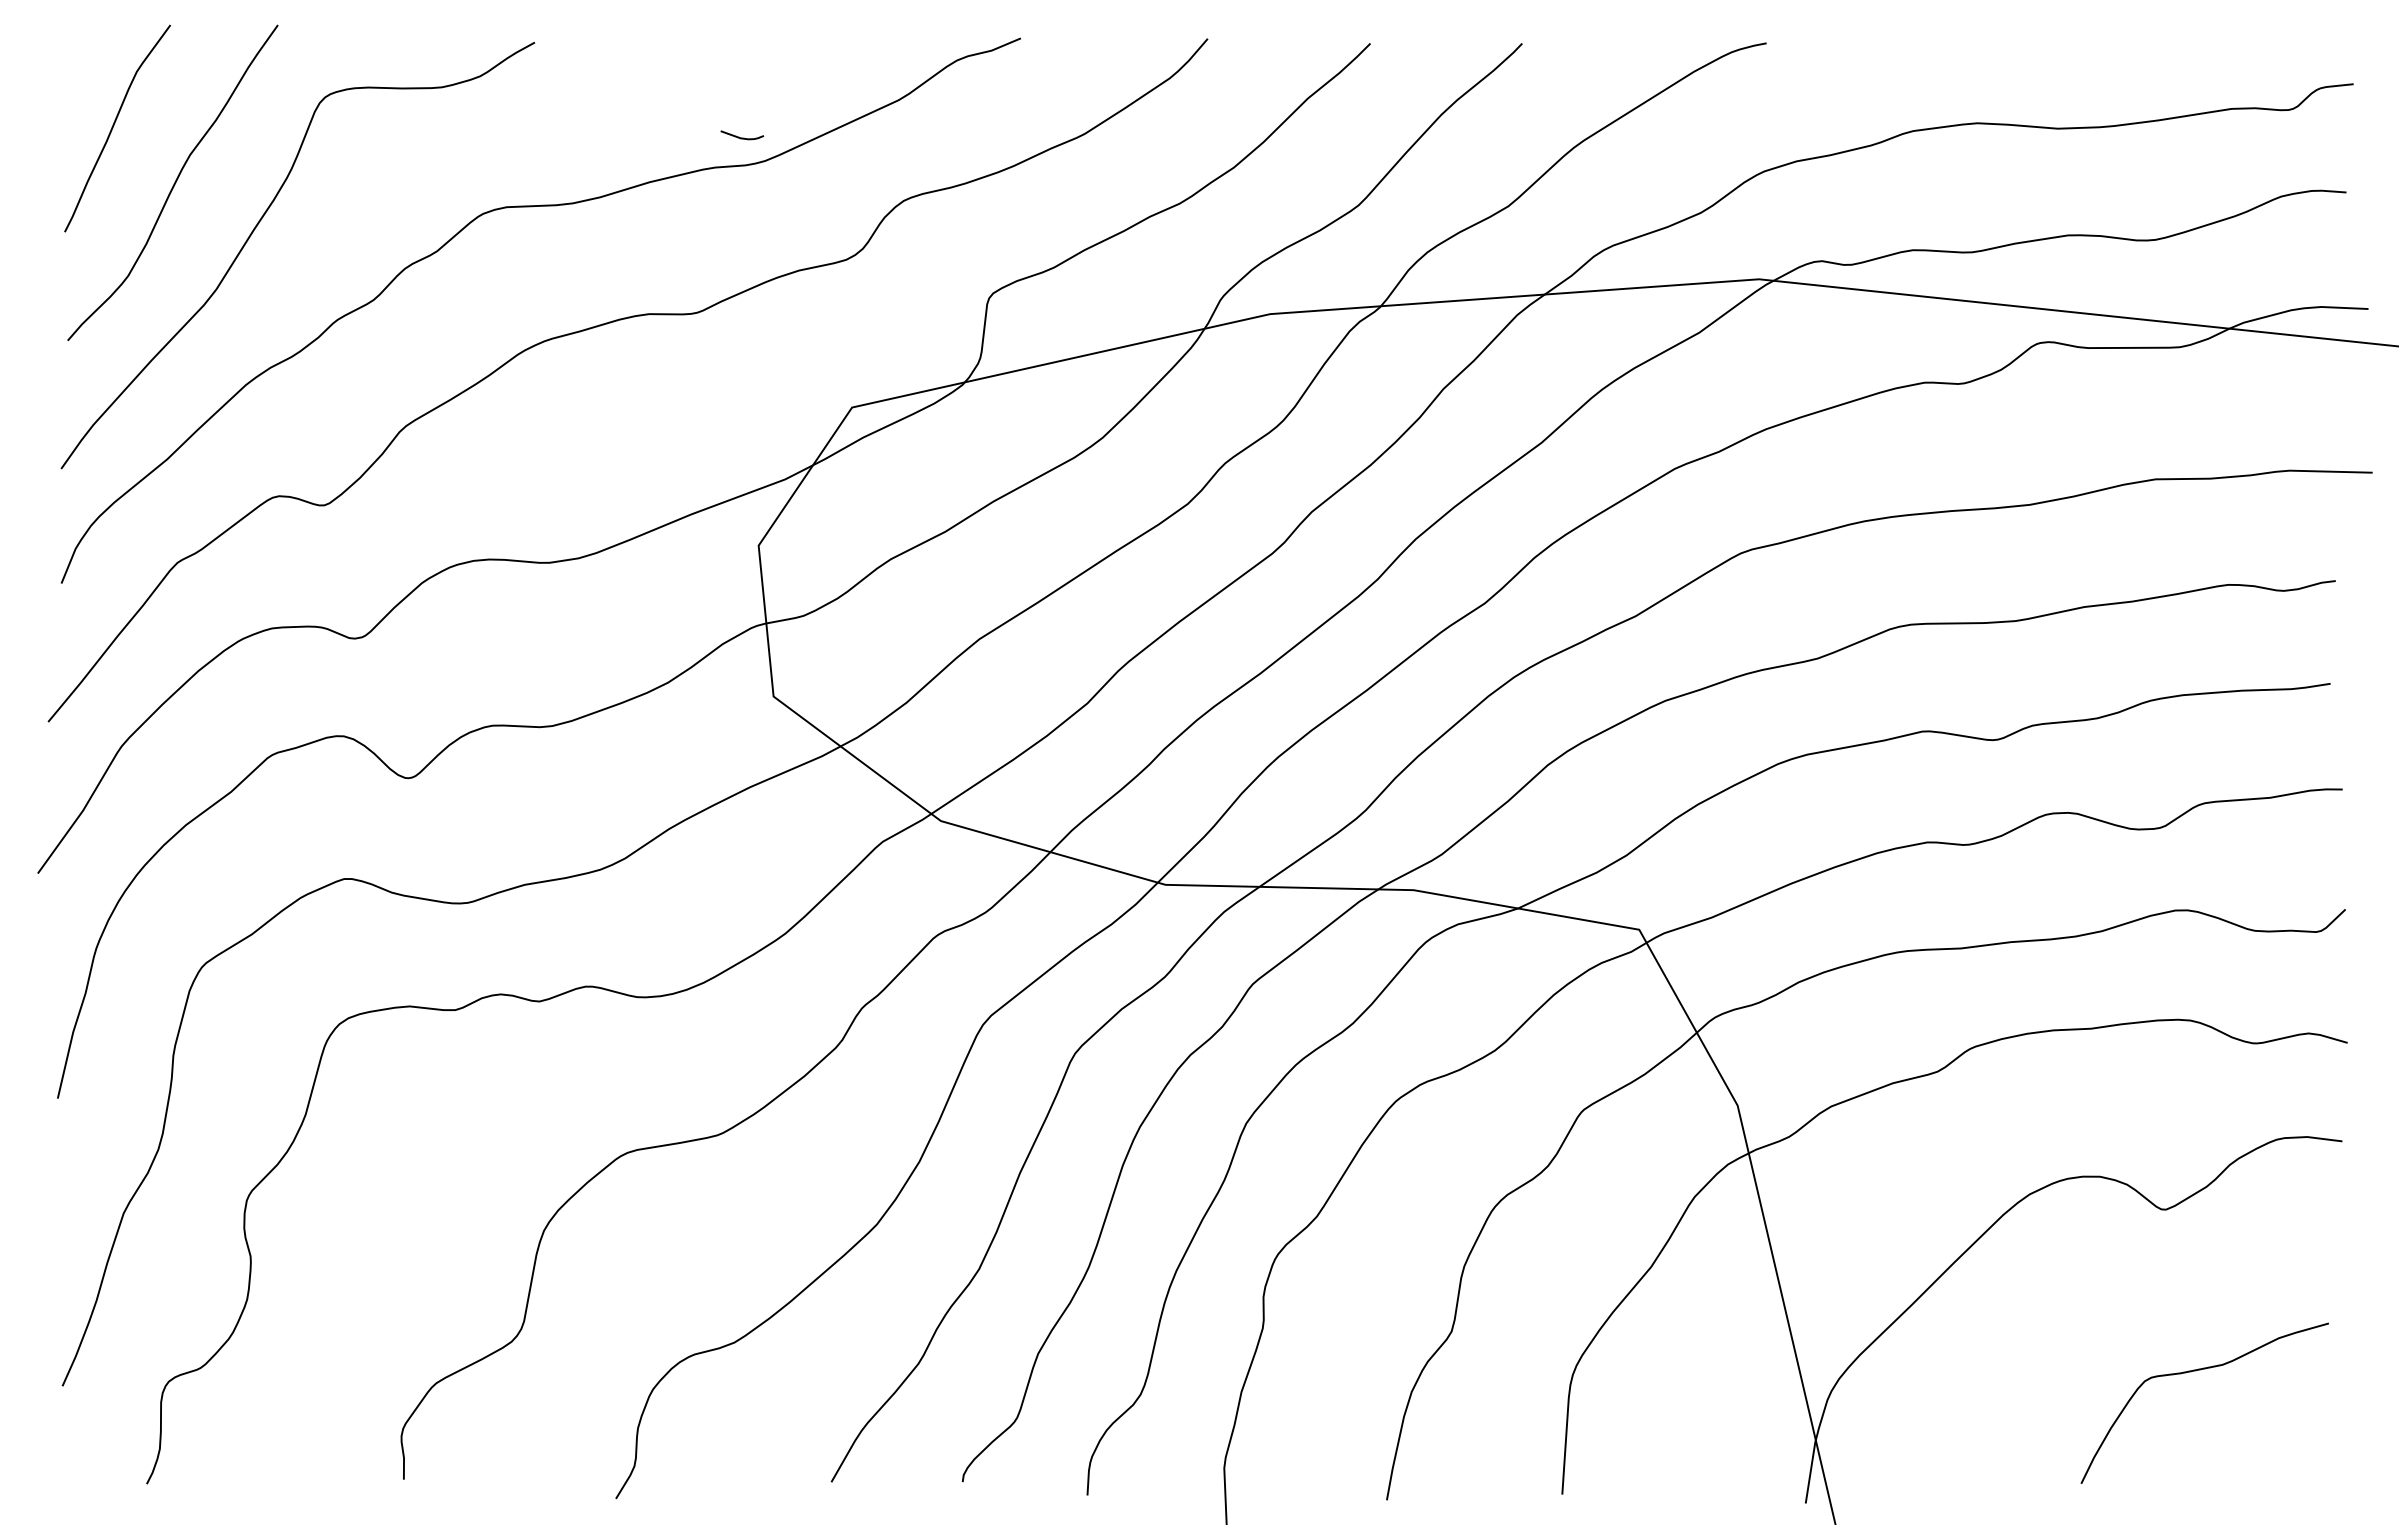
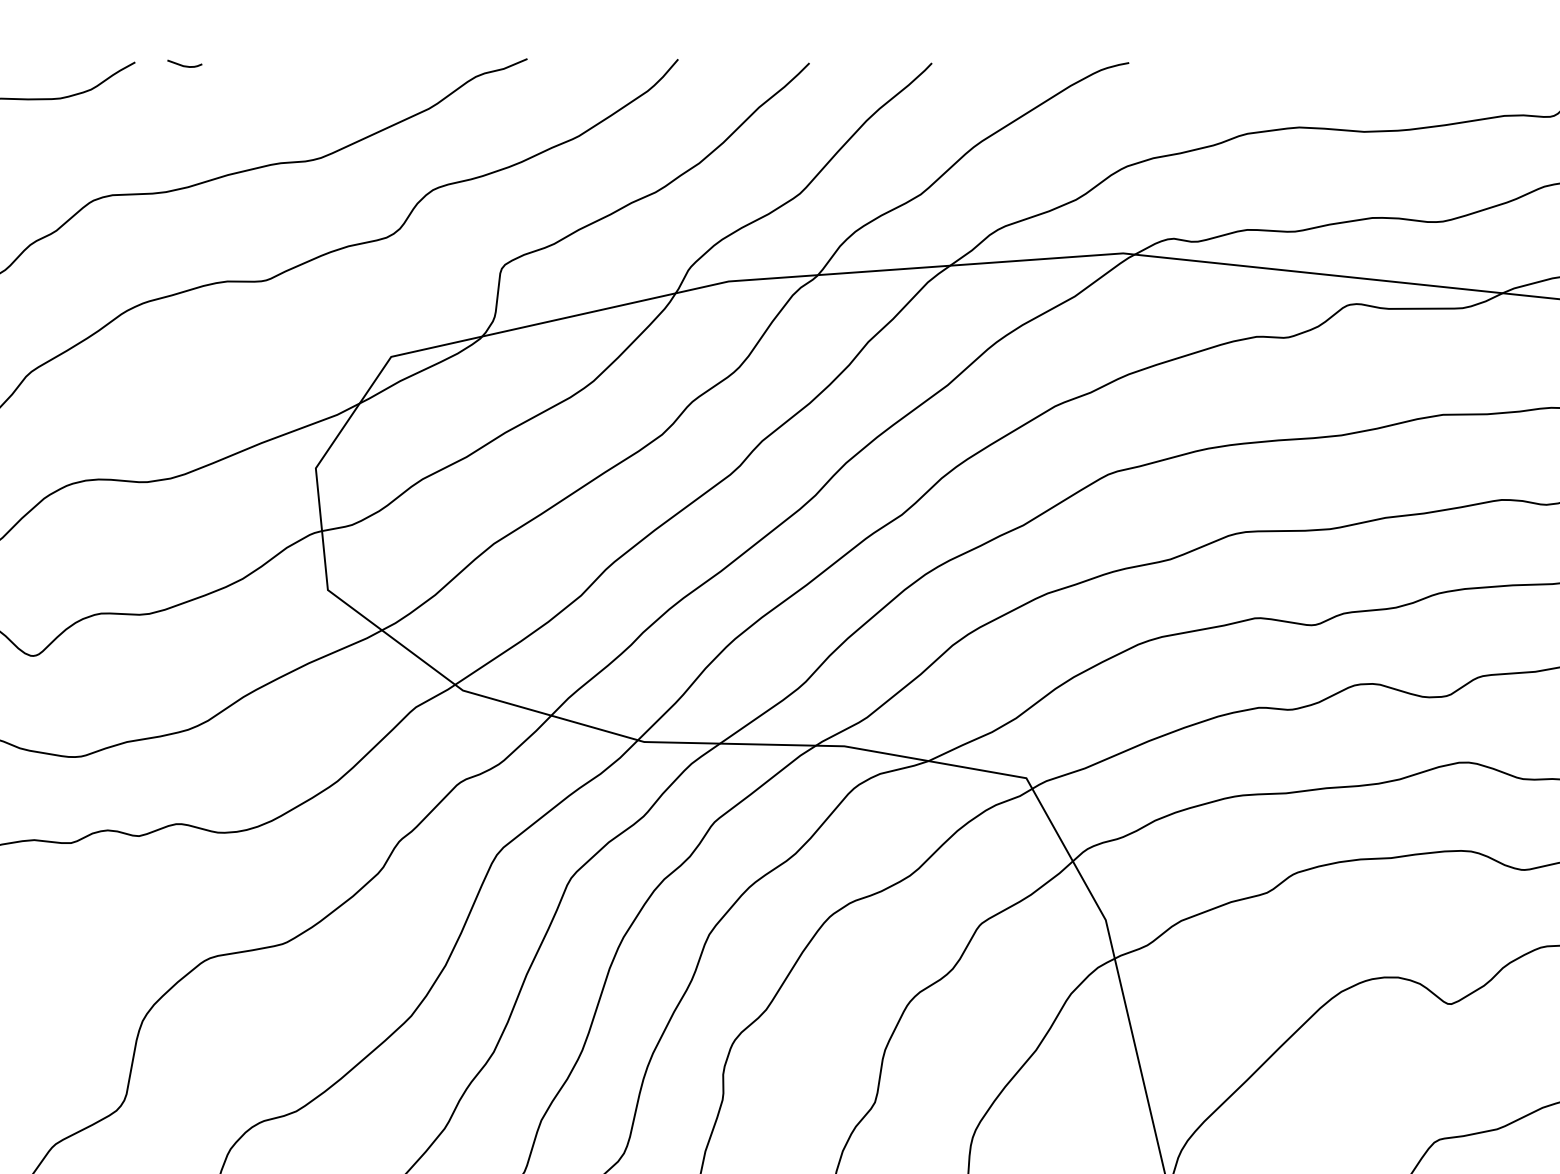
curve: (742, 137) -> (185, 65), moved

